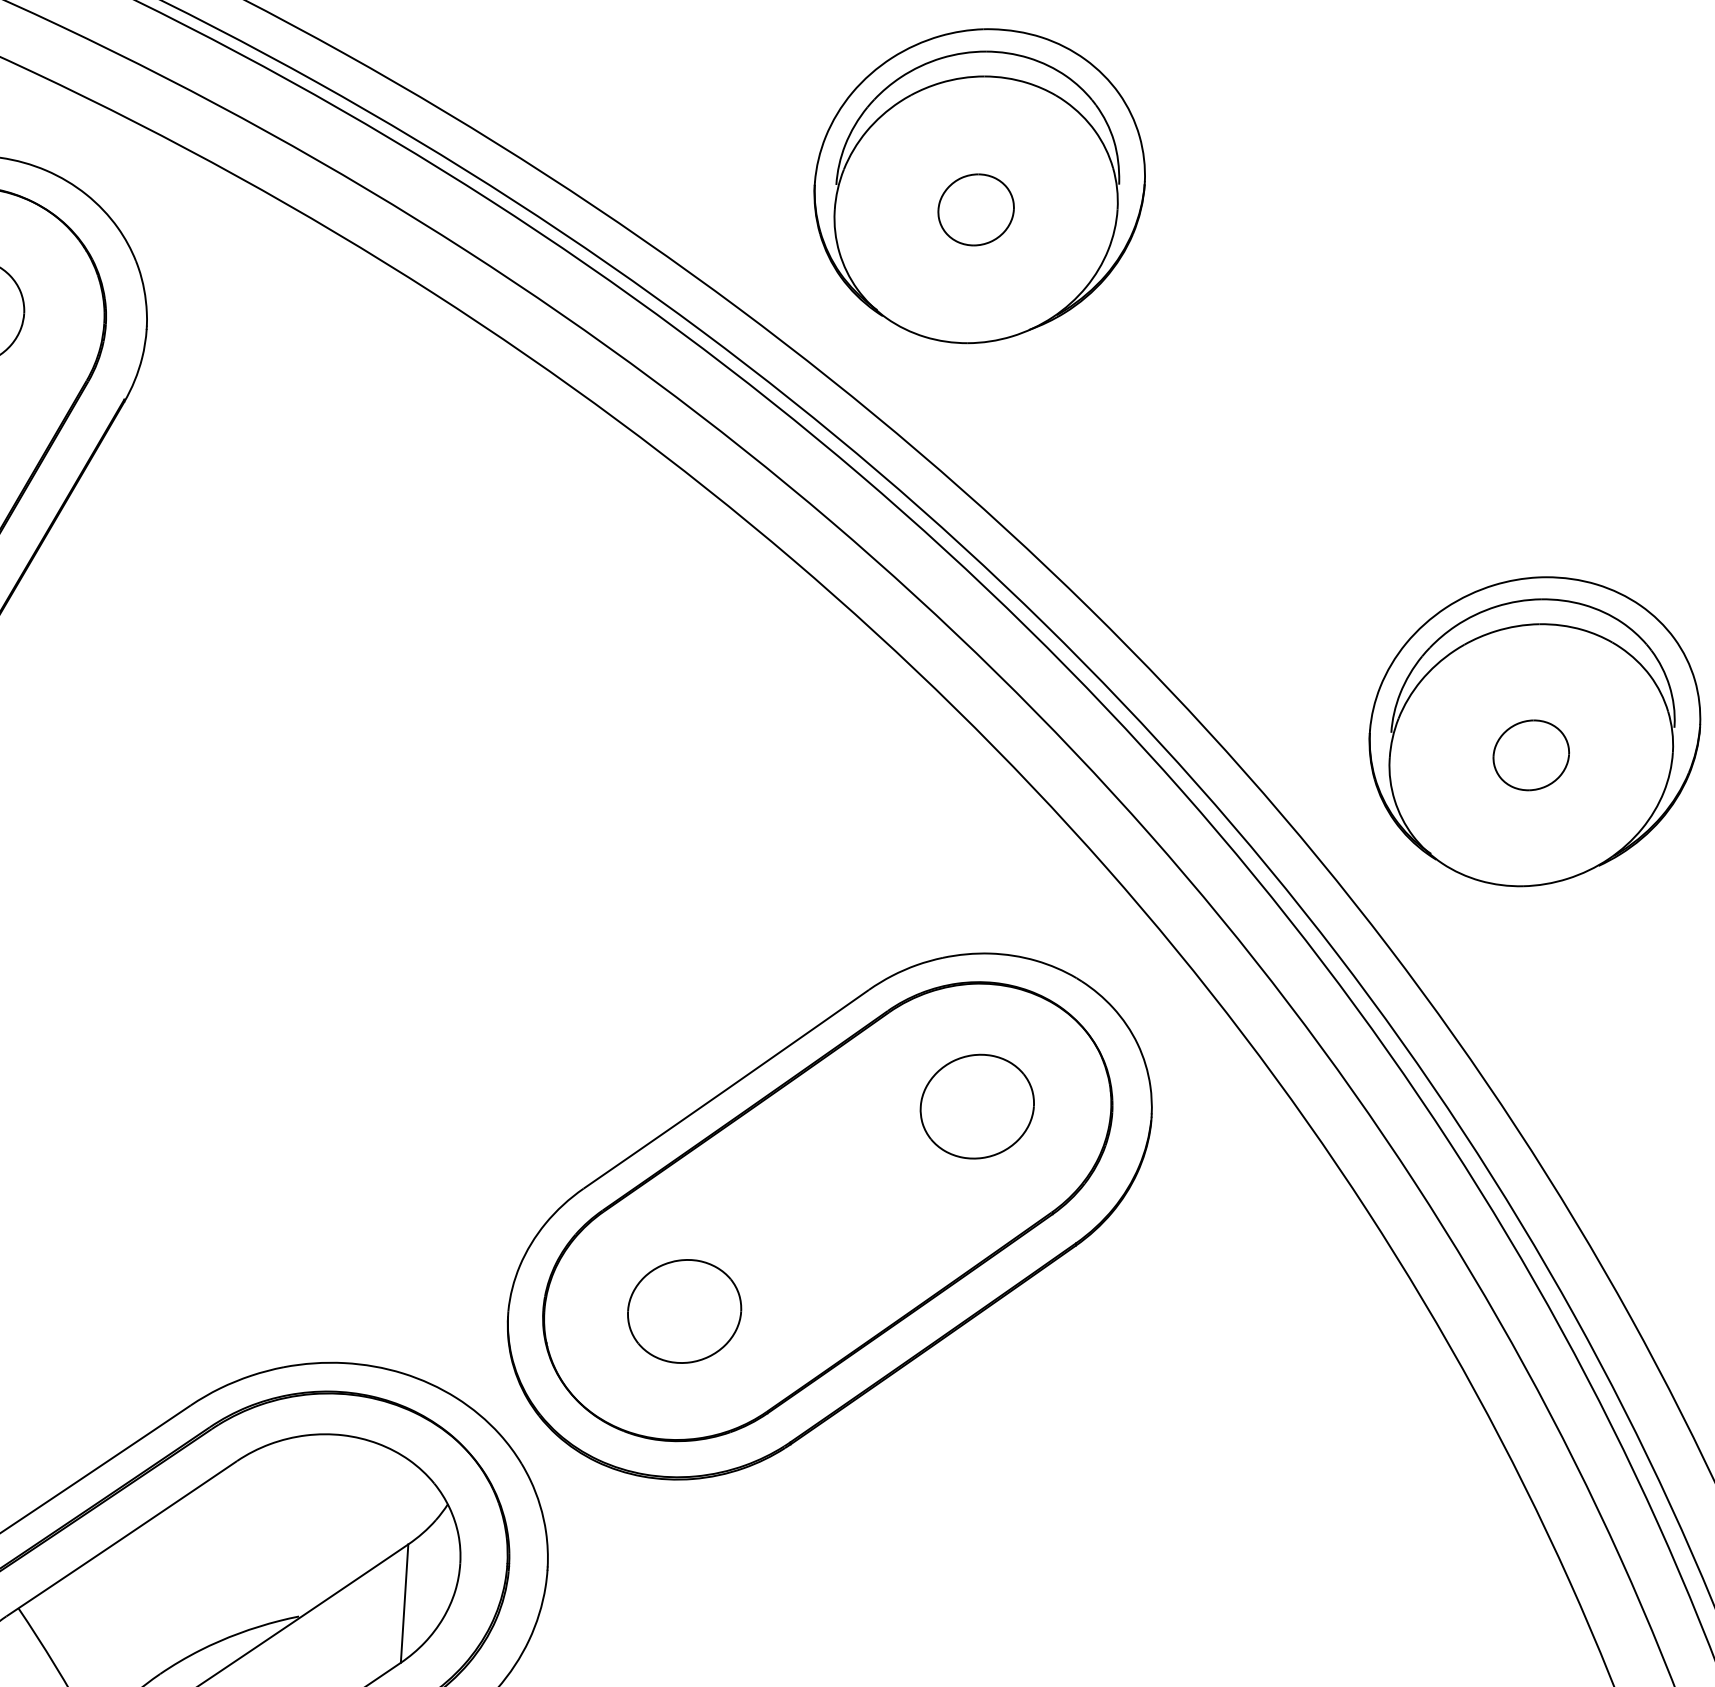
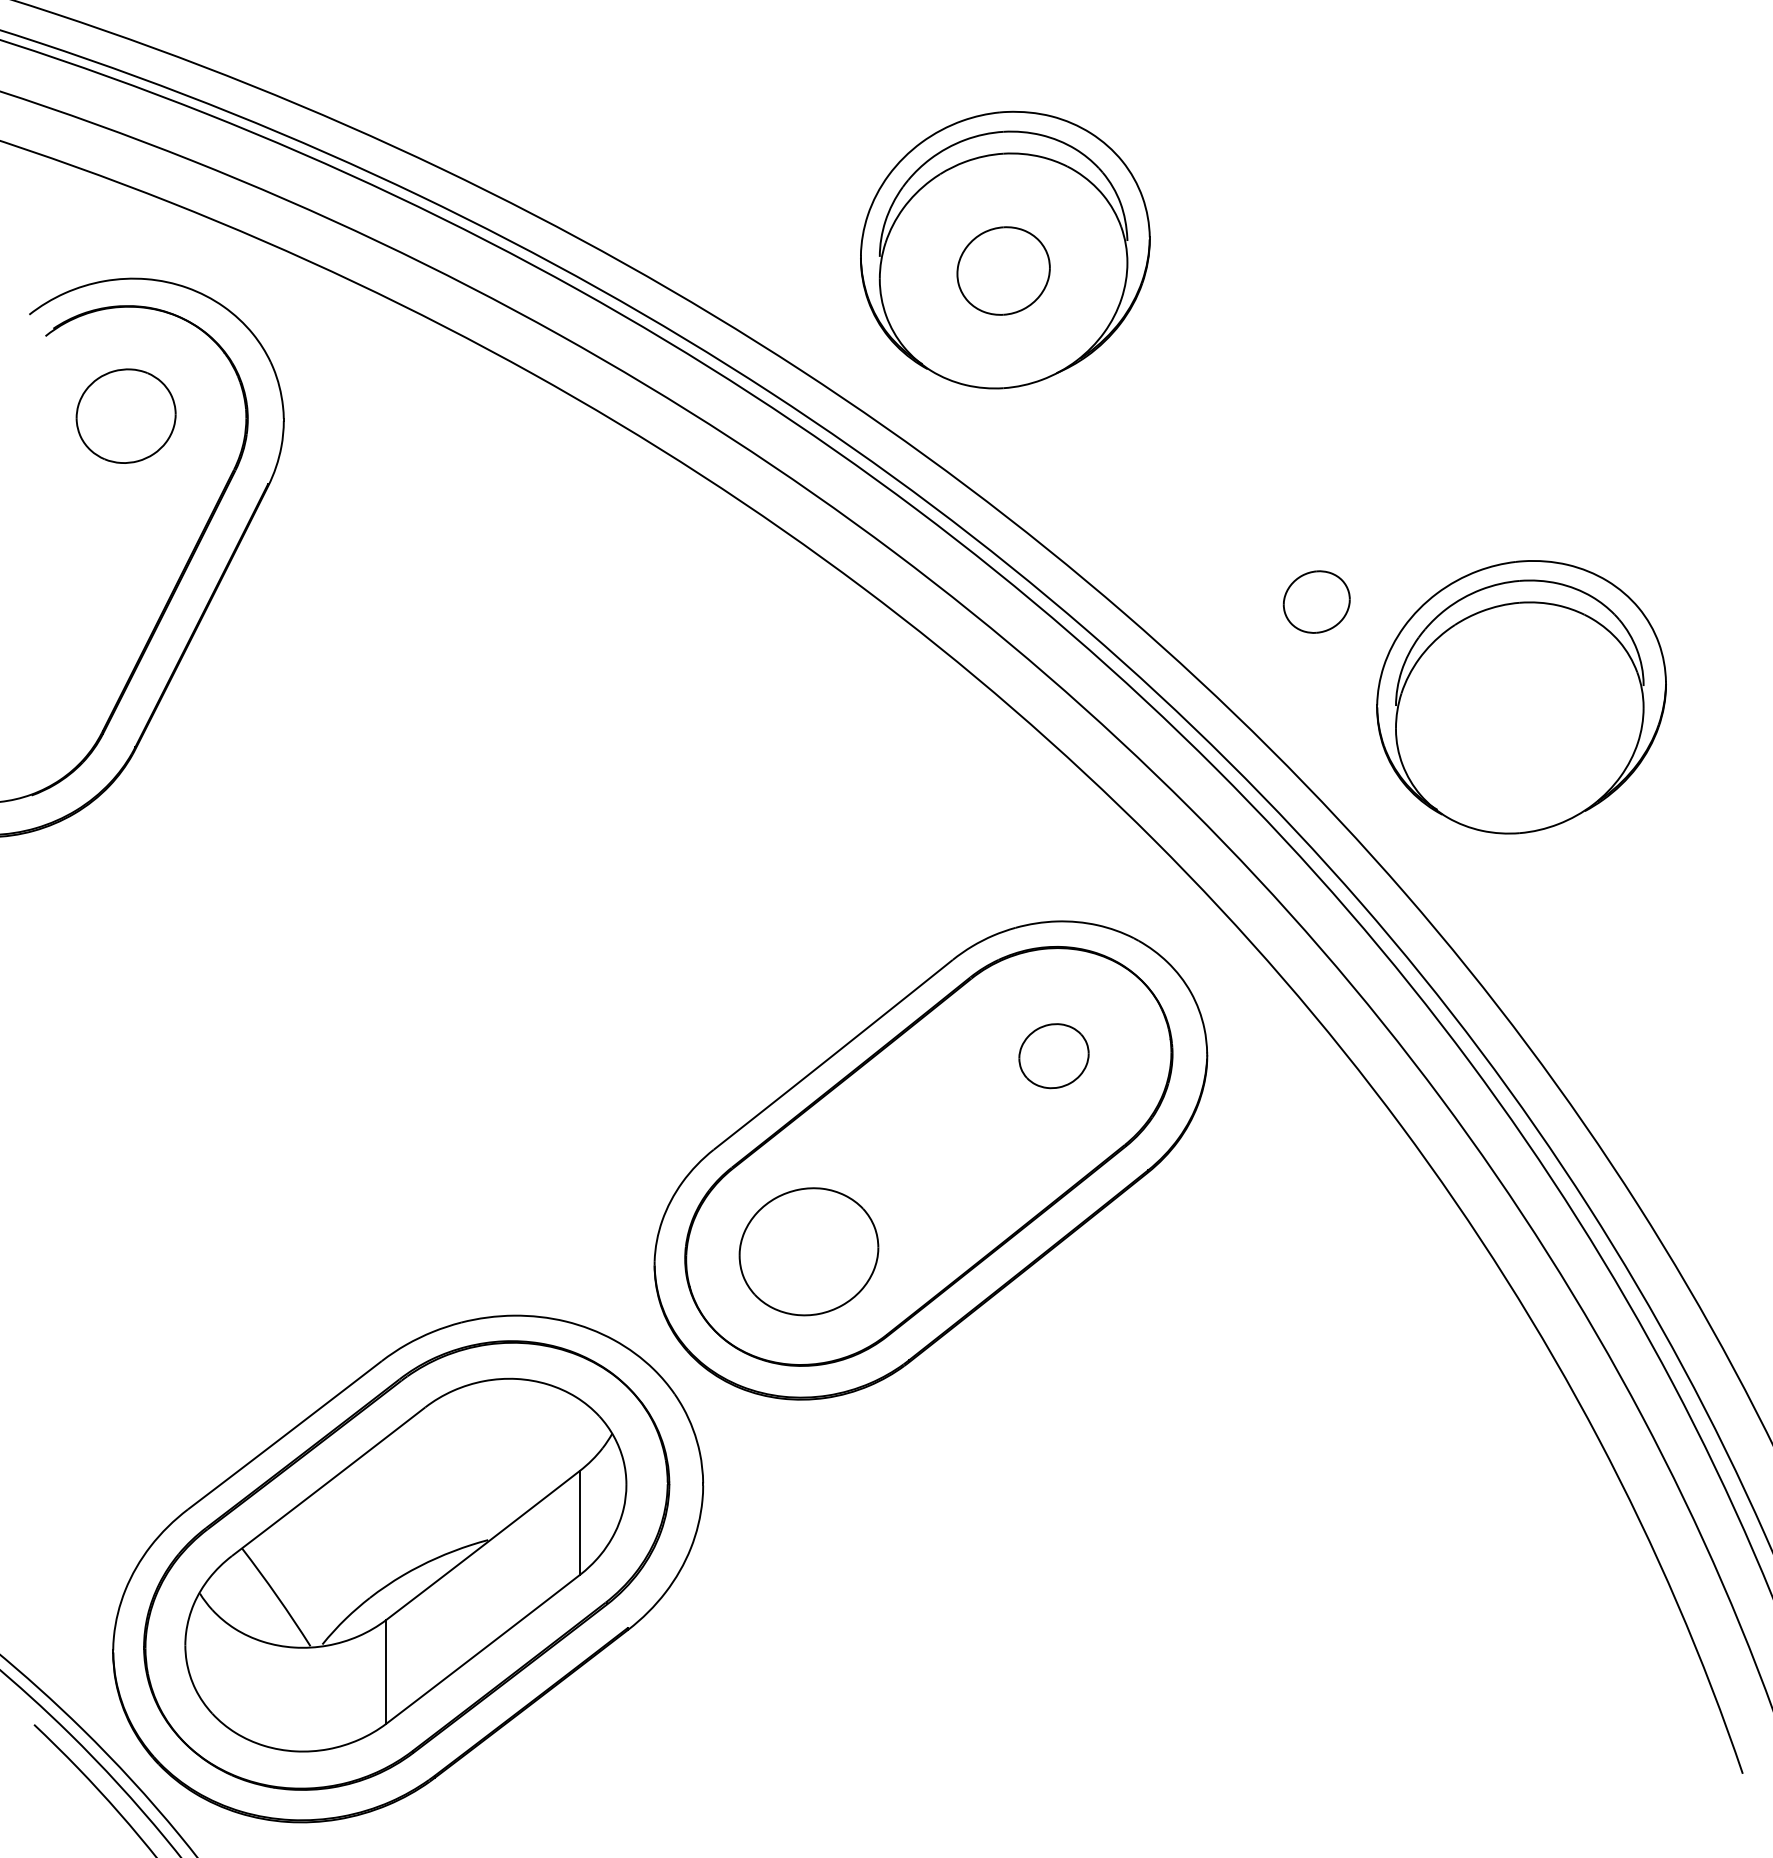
part: (976, 209) -> (1003, 270), size x1.4
part: (1531, 754) -> (1316, 601), moved
part: (976, 1105) -> (1053, 1055), size x0.7
part: (684, 1311) -> (808, 1251), size x1.4

